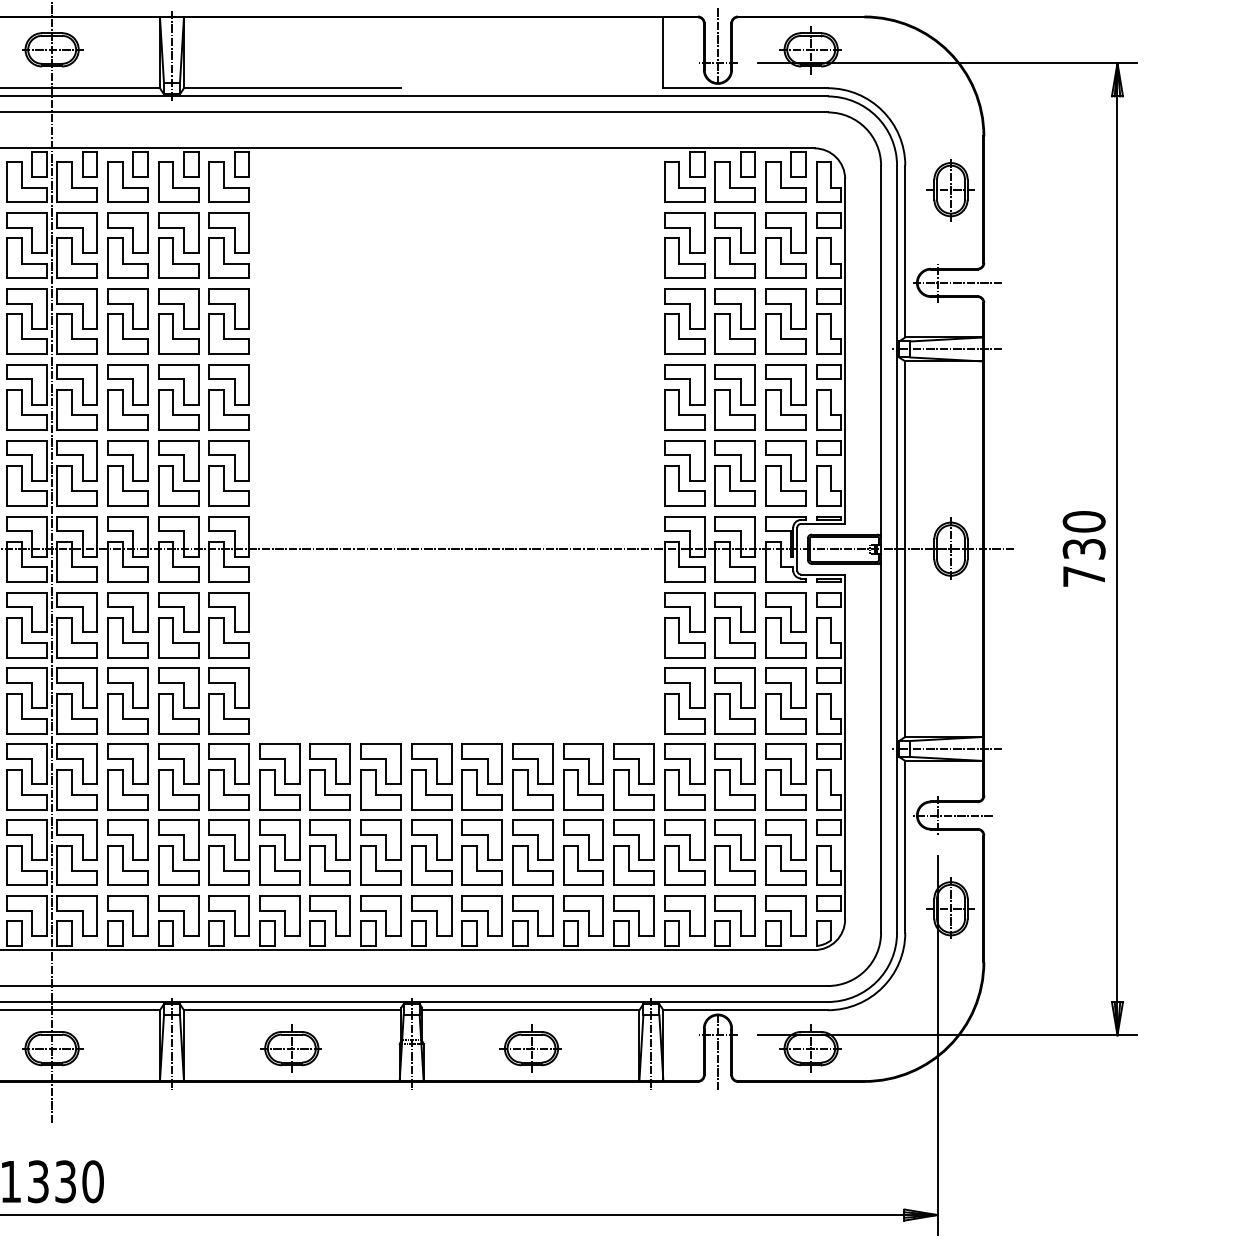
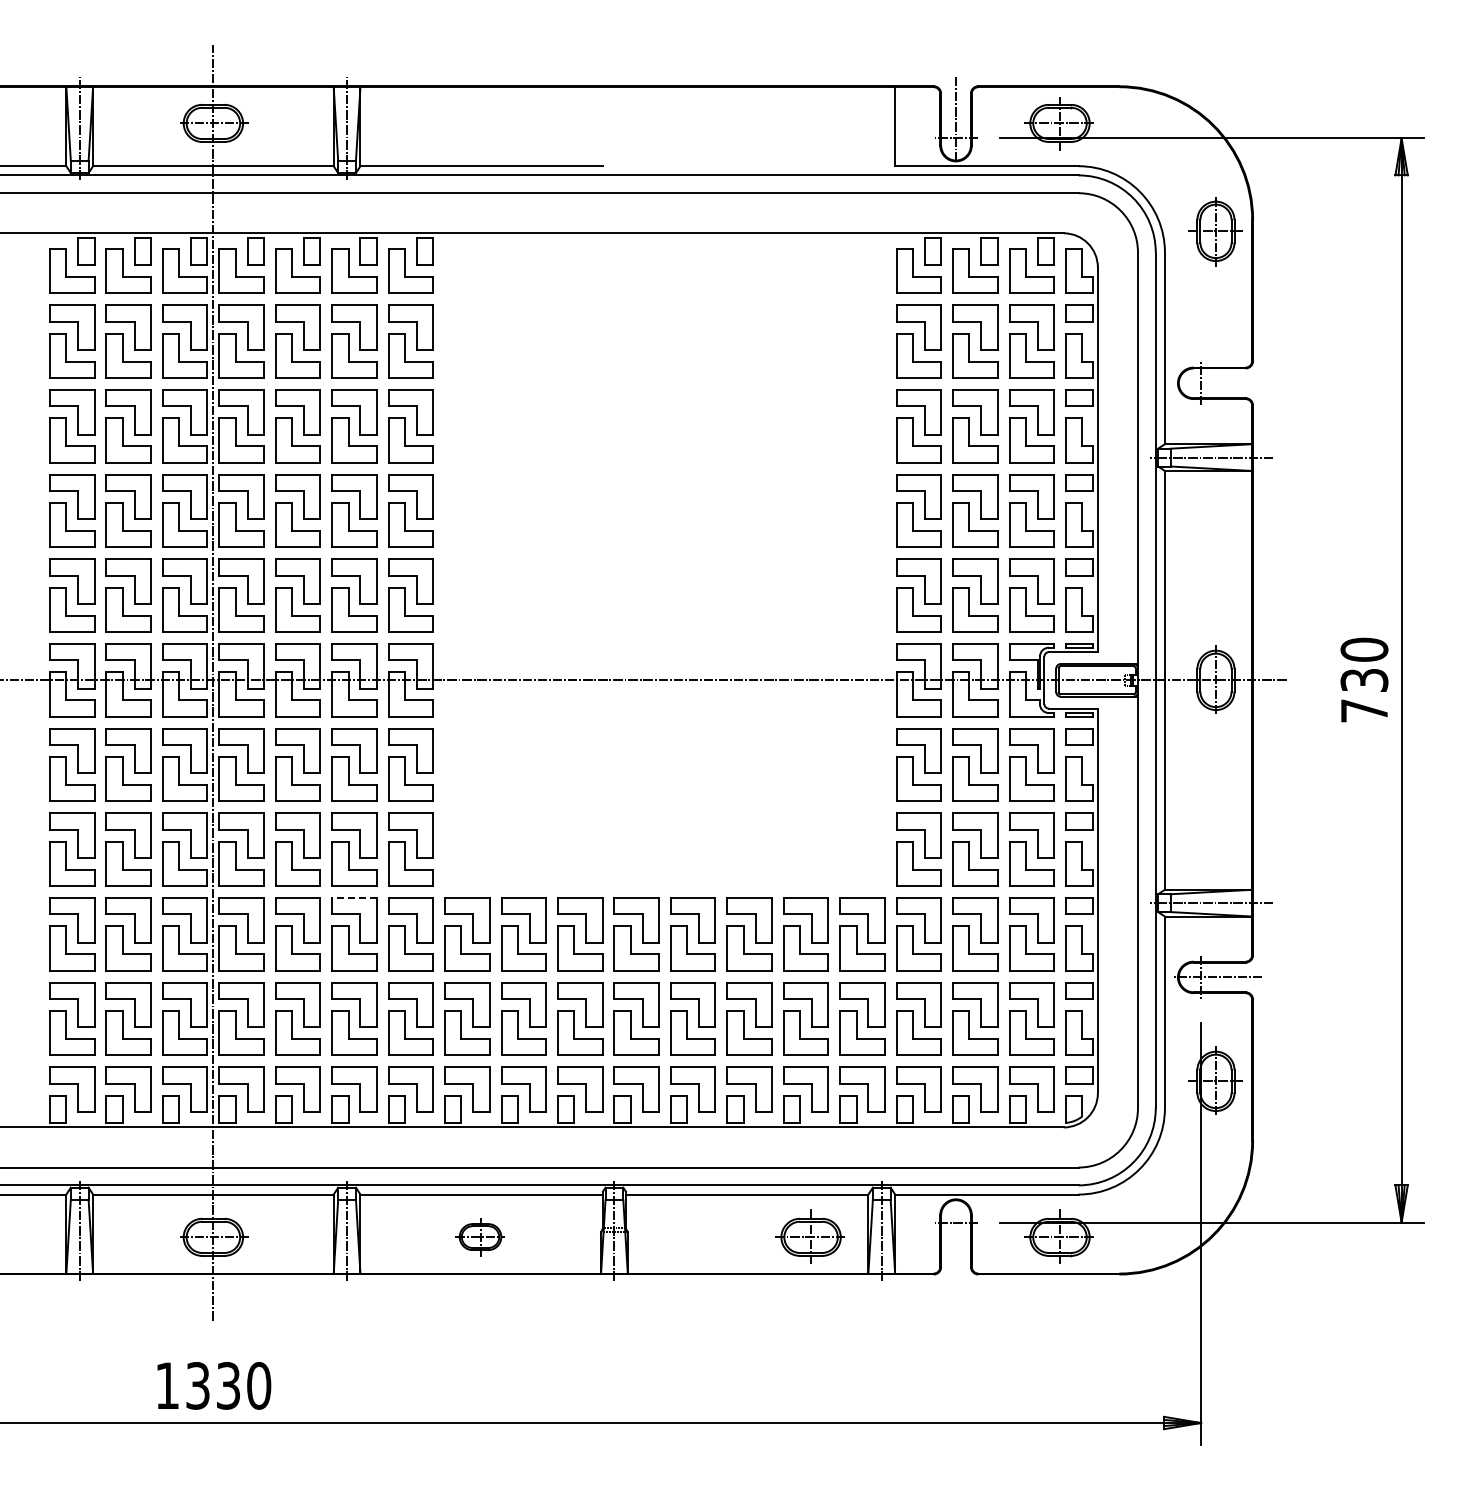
part: (950, 189) -> (1215, 231), moved
line: (957, 283) -> (1223, 383), removed
line: (178, 743) -> (354, 897), solid -> dashed
part: (290, 1047) -> (479, 1236), size x0.7
part: (530, 1047) -> (809, 1236), moved
line: (718, 1050) -> (956, 1239), removed

